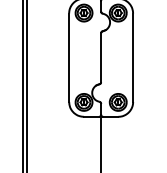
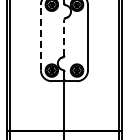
line: (68, 57) -> (40, 37), solid -> dashed
line: (101, 57) -> (64, 37), solid -> dashed

